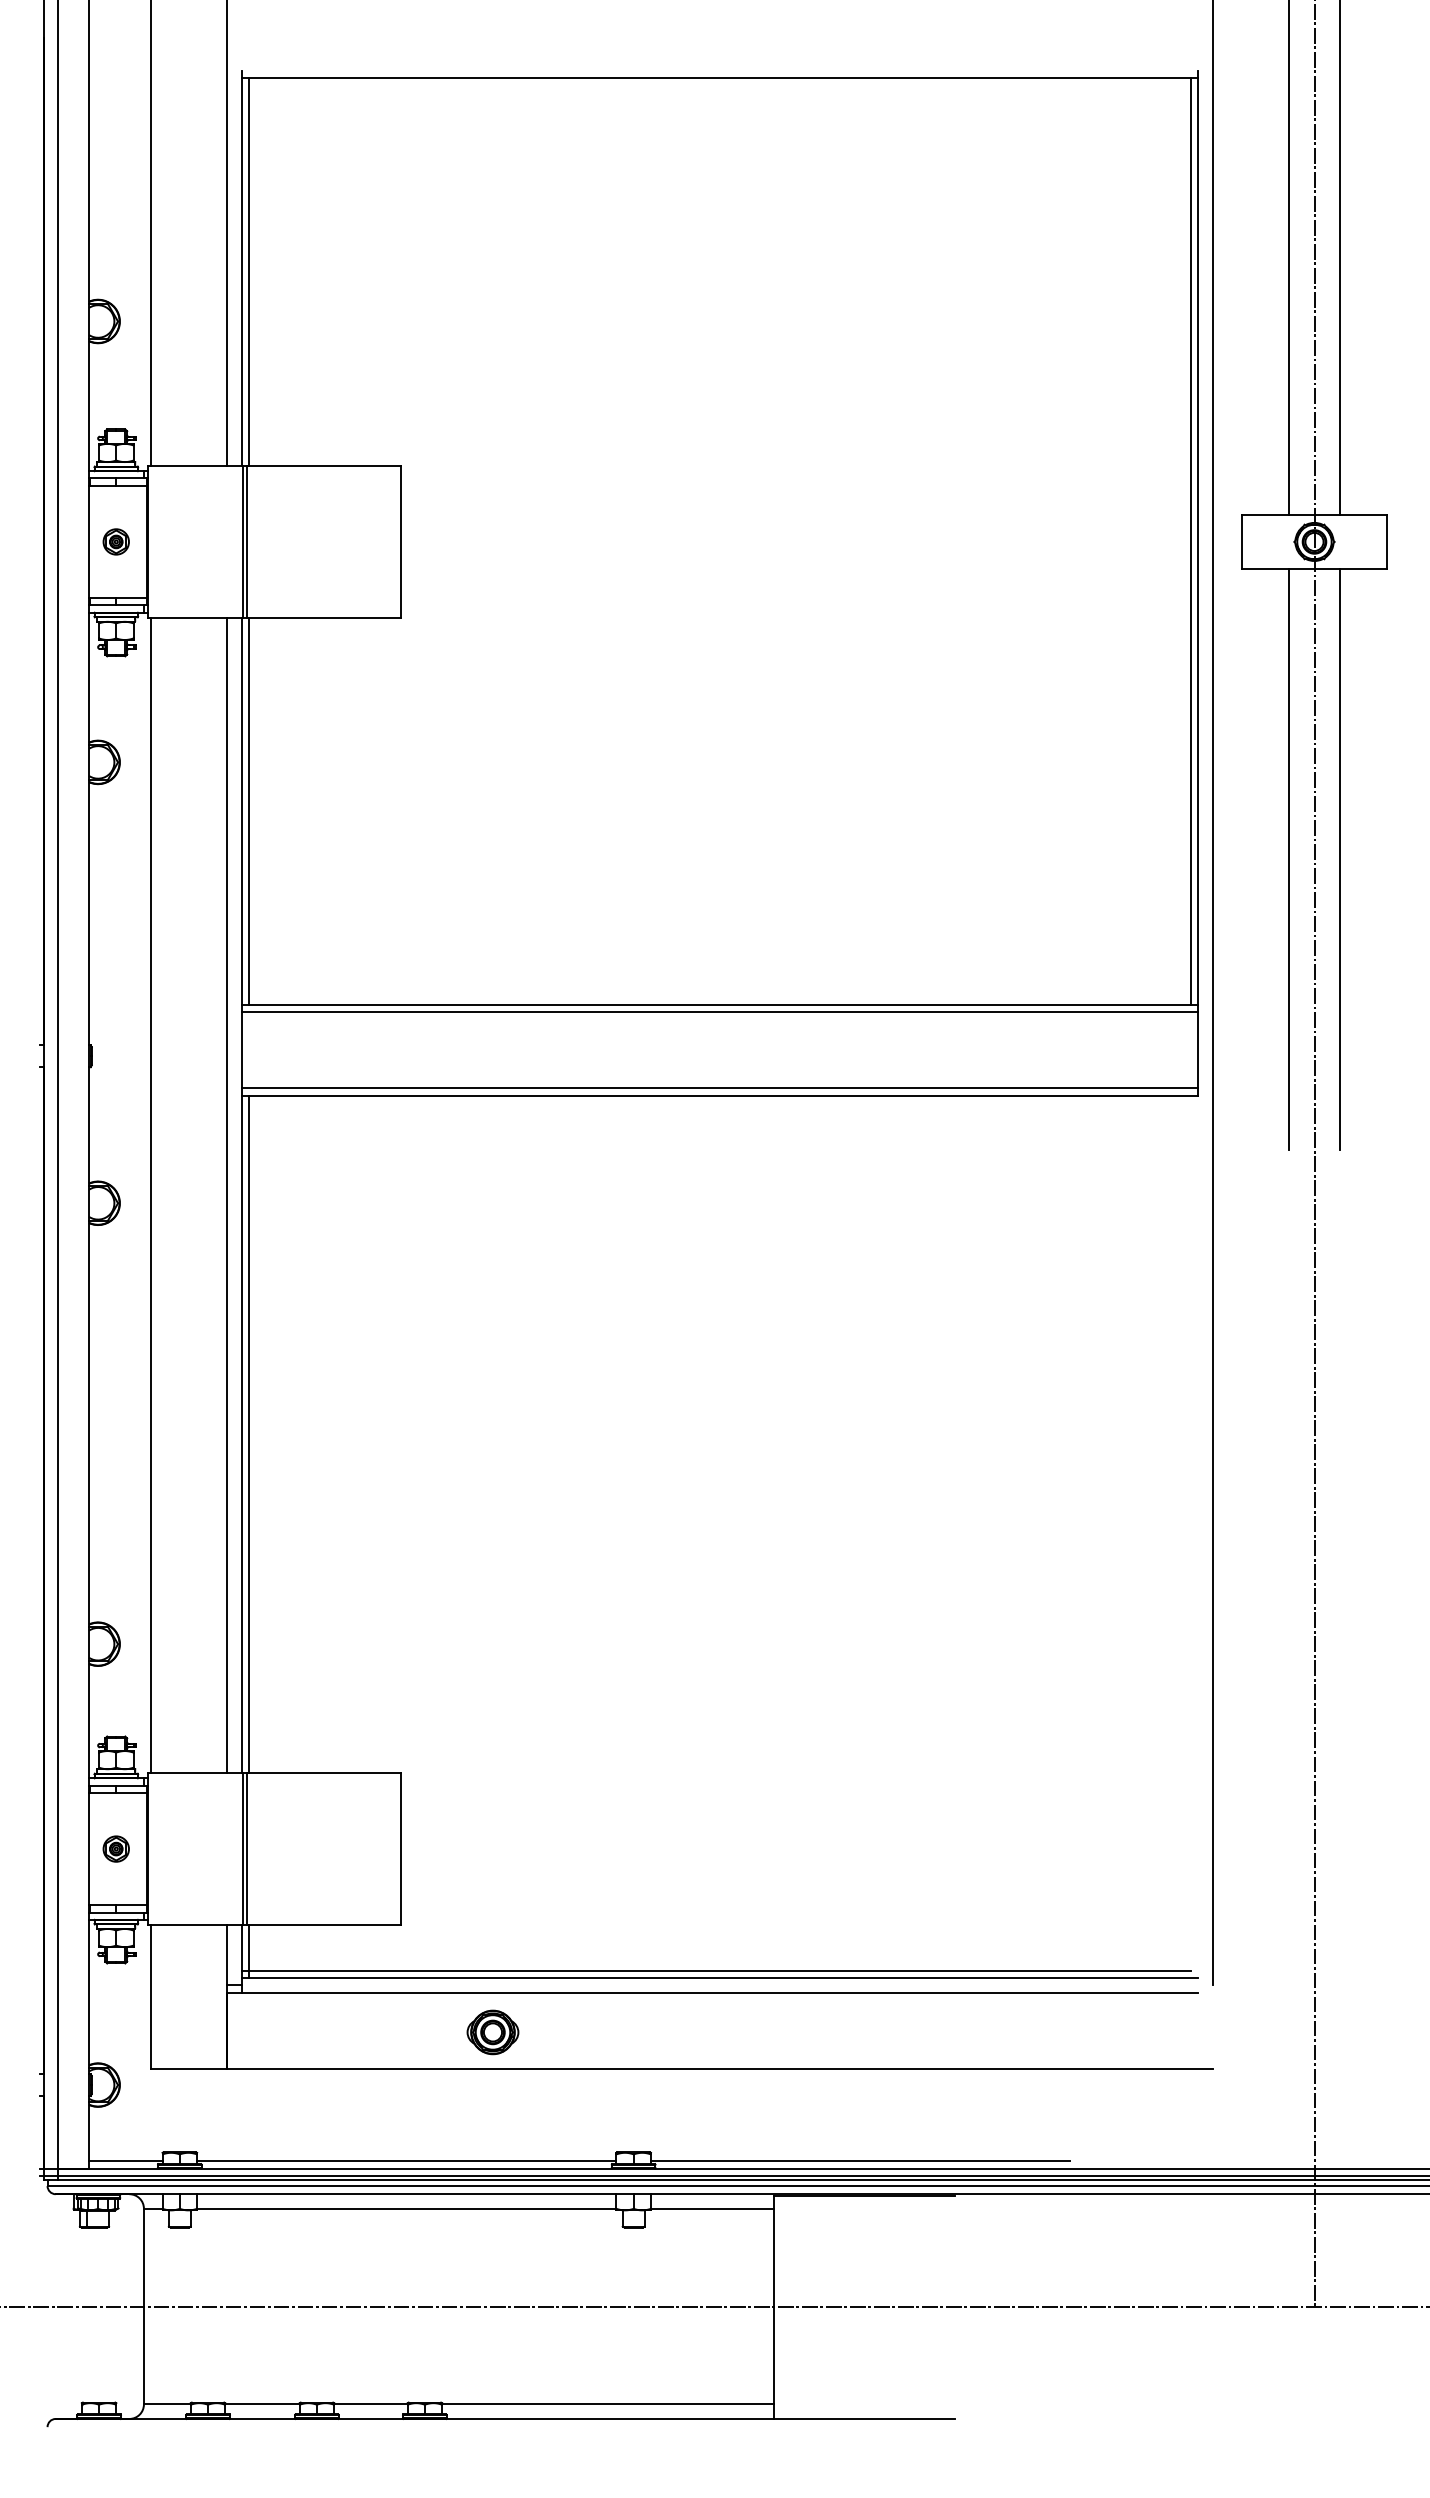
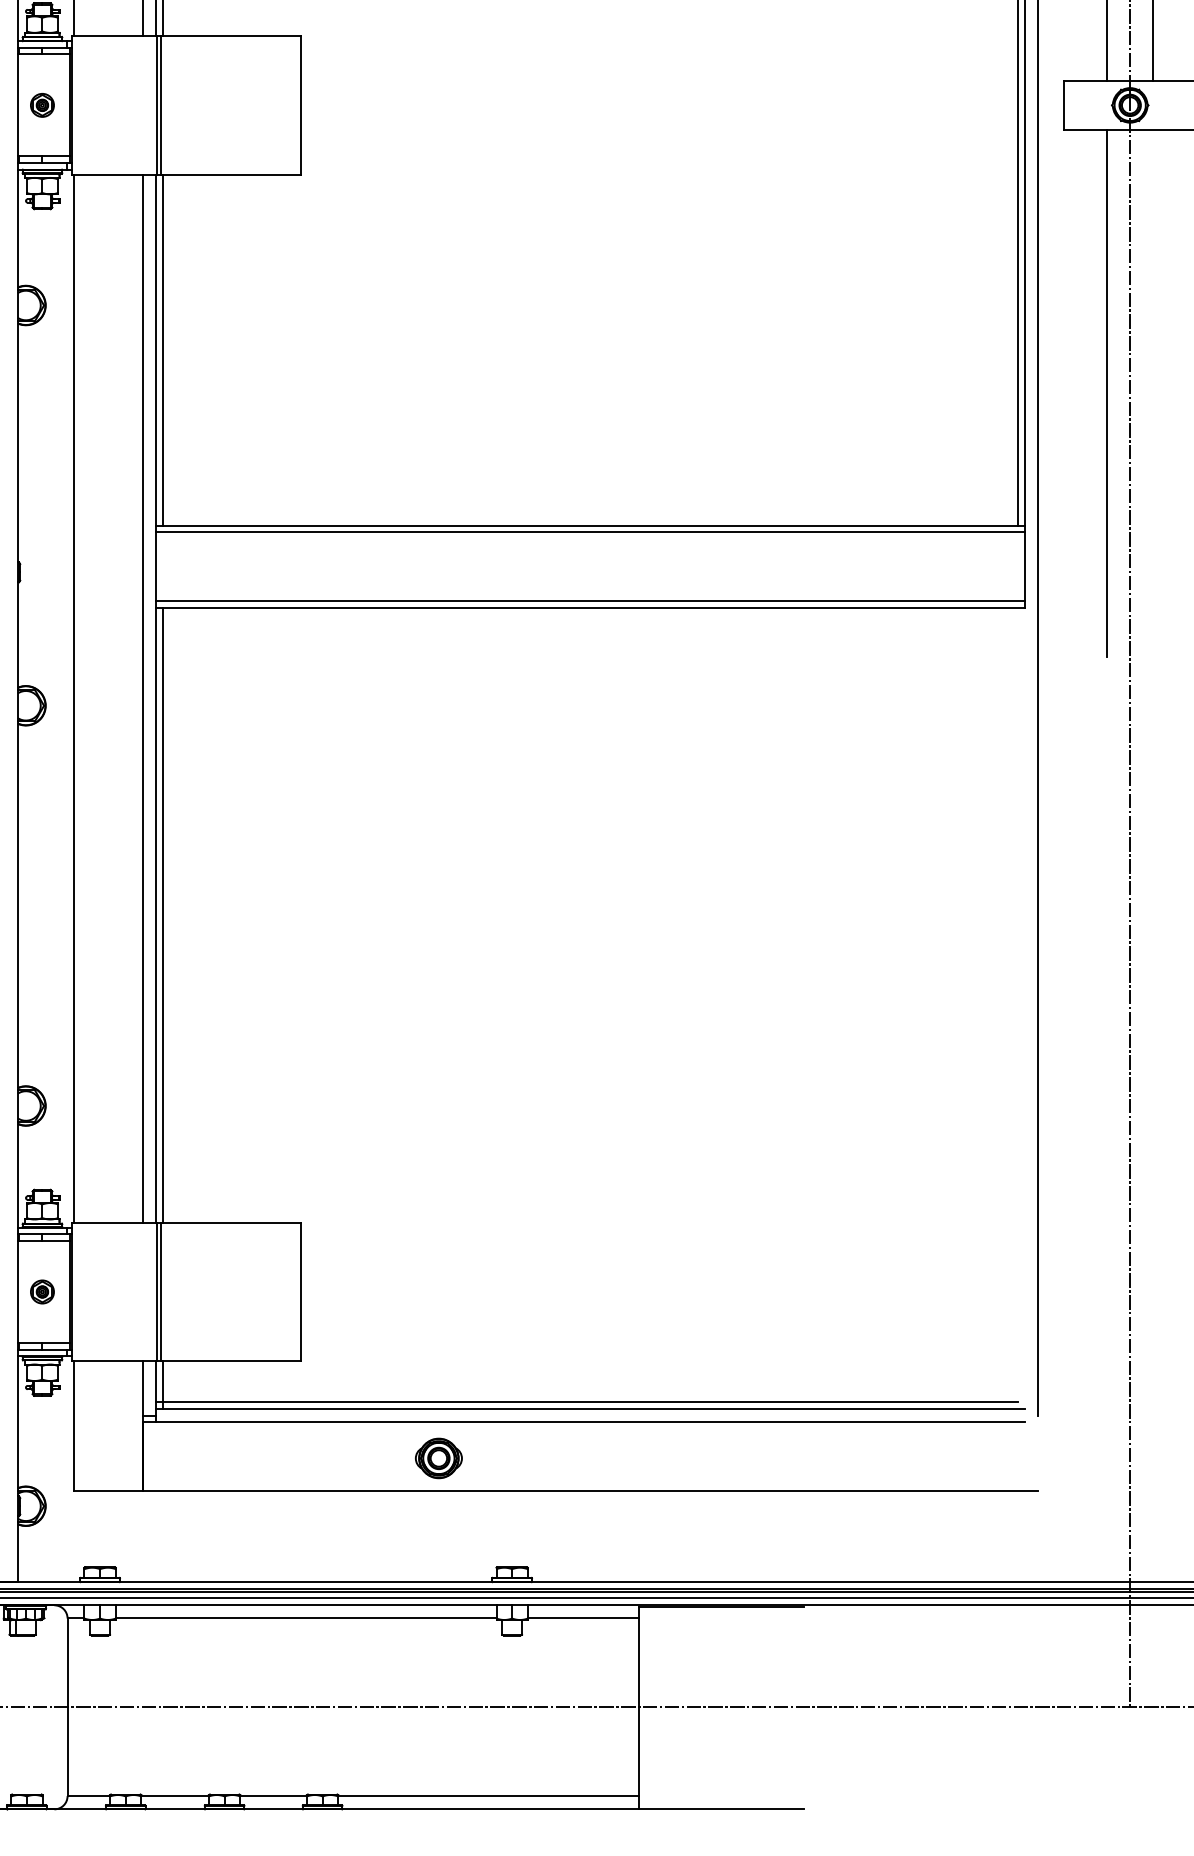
line: (1339, 859) -> (1152, 393), removed
part: (492, 2032) -> (438, 1458), moved
line: (125, 2161) -> (50, 1575), removed
line: (406, 2161) -> (305, 1575), removed
line: (860, 2161) -> (718, 1575), removed

